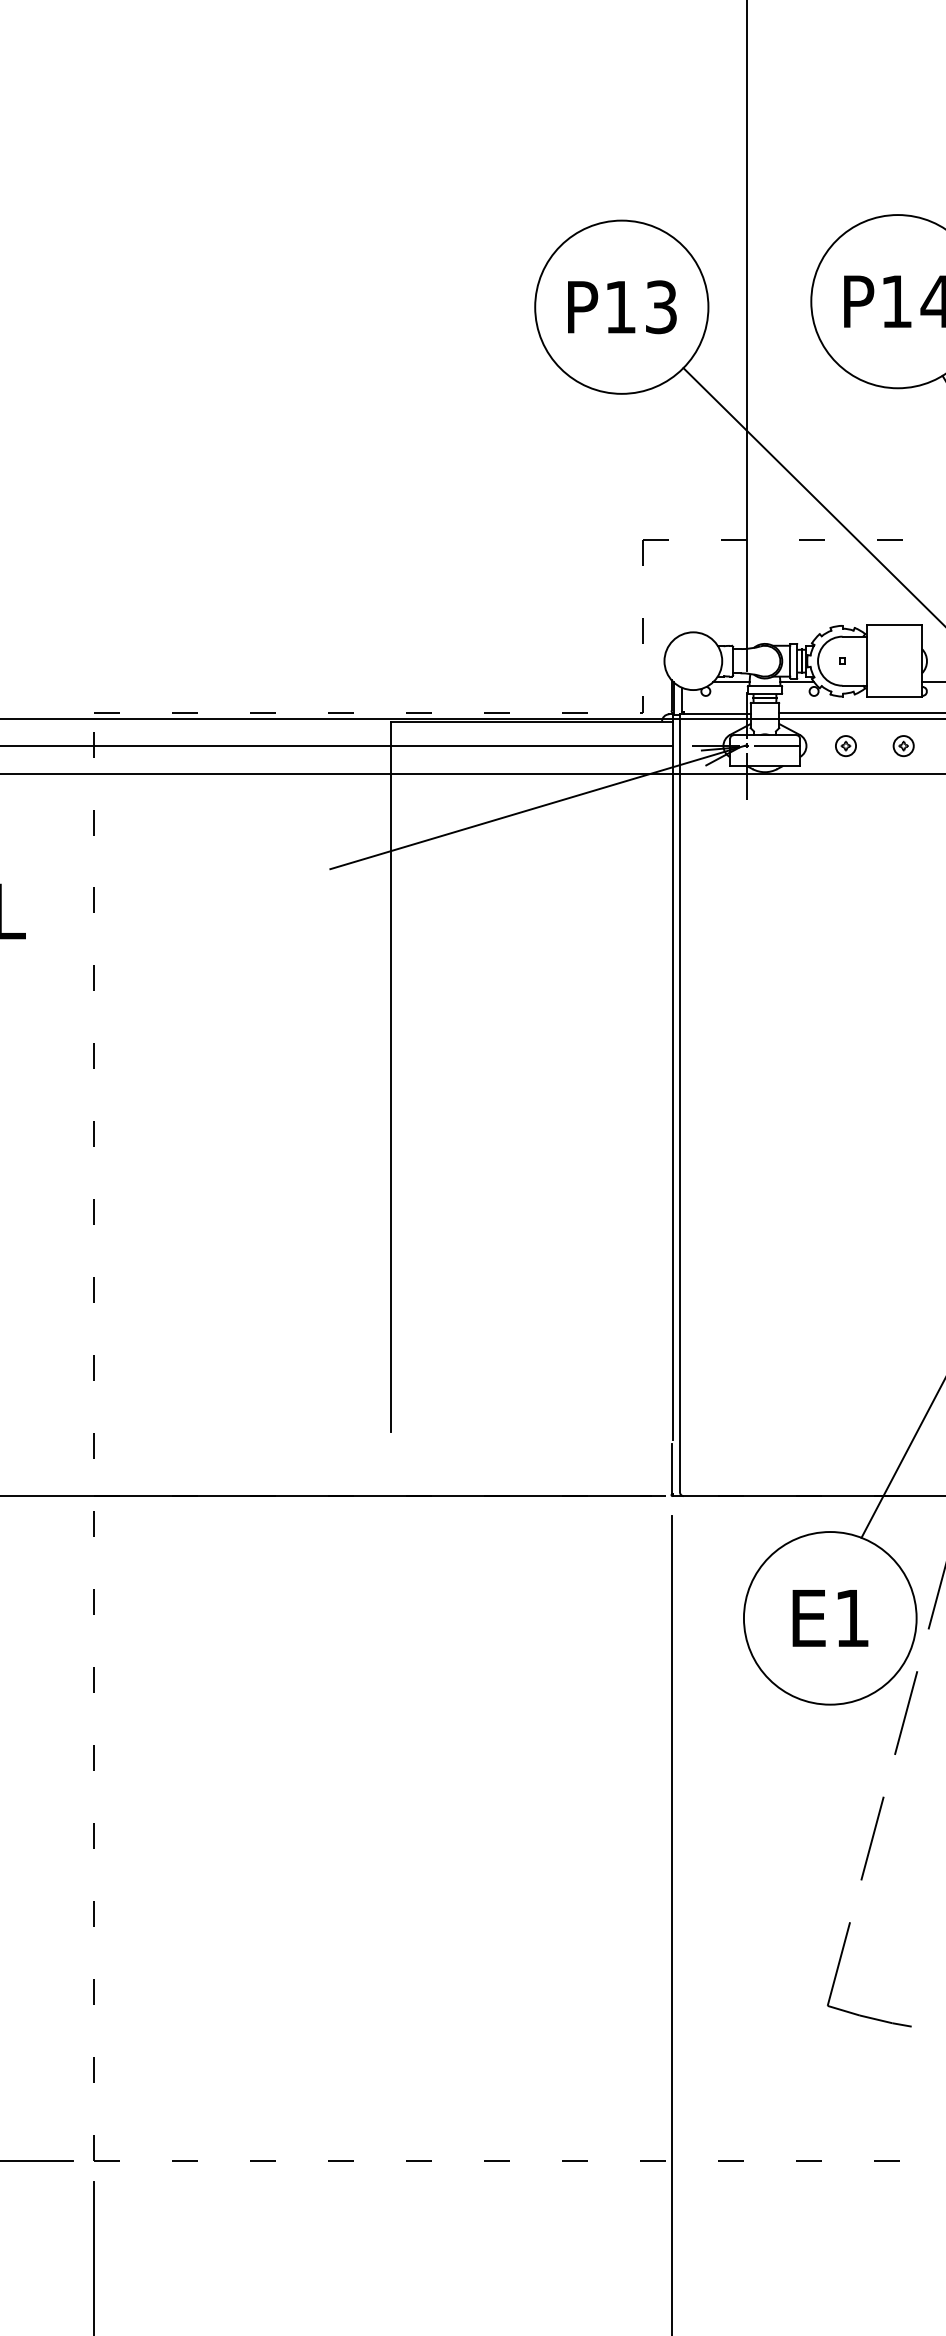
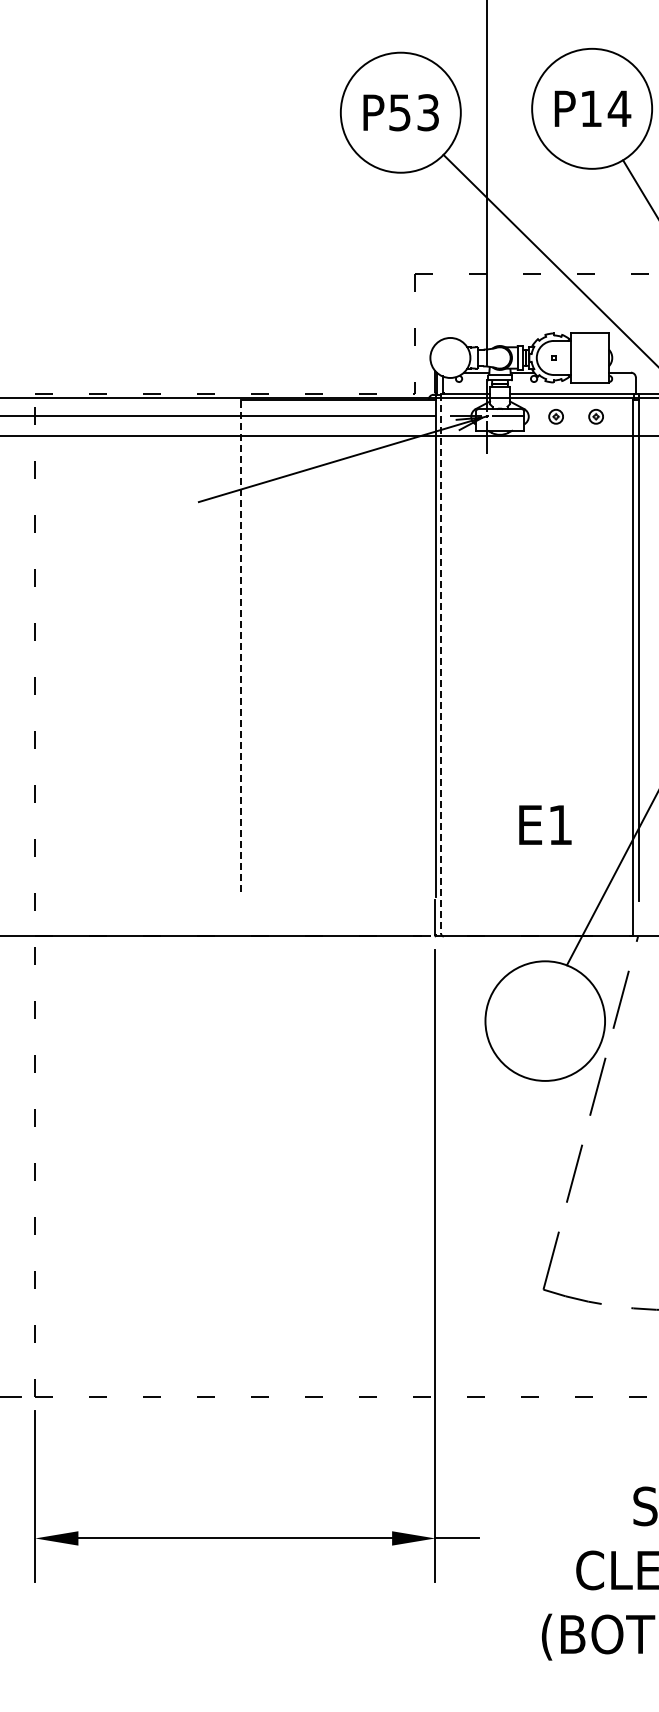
text: (619, 306) -> (399, 112), P13 -> P53
line: (391, 1076) -> (241, 645), solid -> dashed
line: (680, 1103) -> (441, 664), solid -> dashed
text: (830, 1617) -> (545, 824), moved

